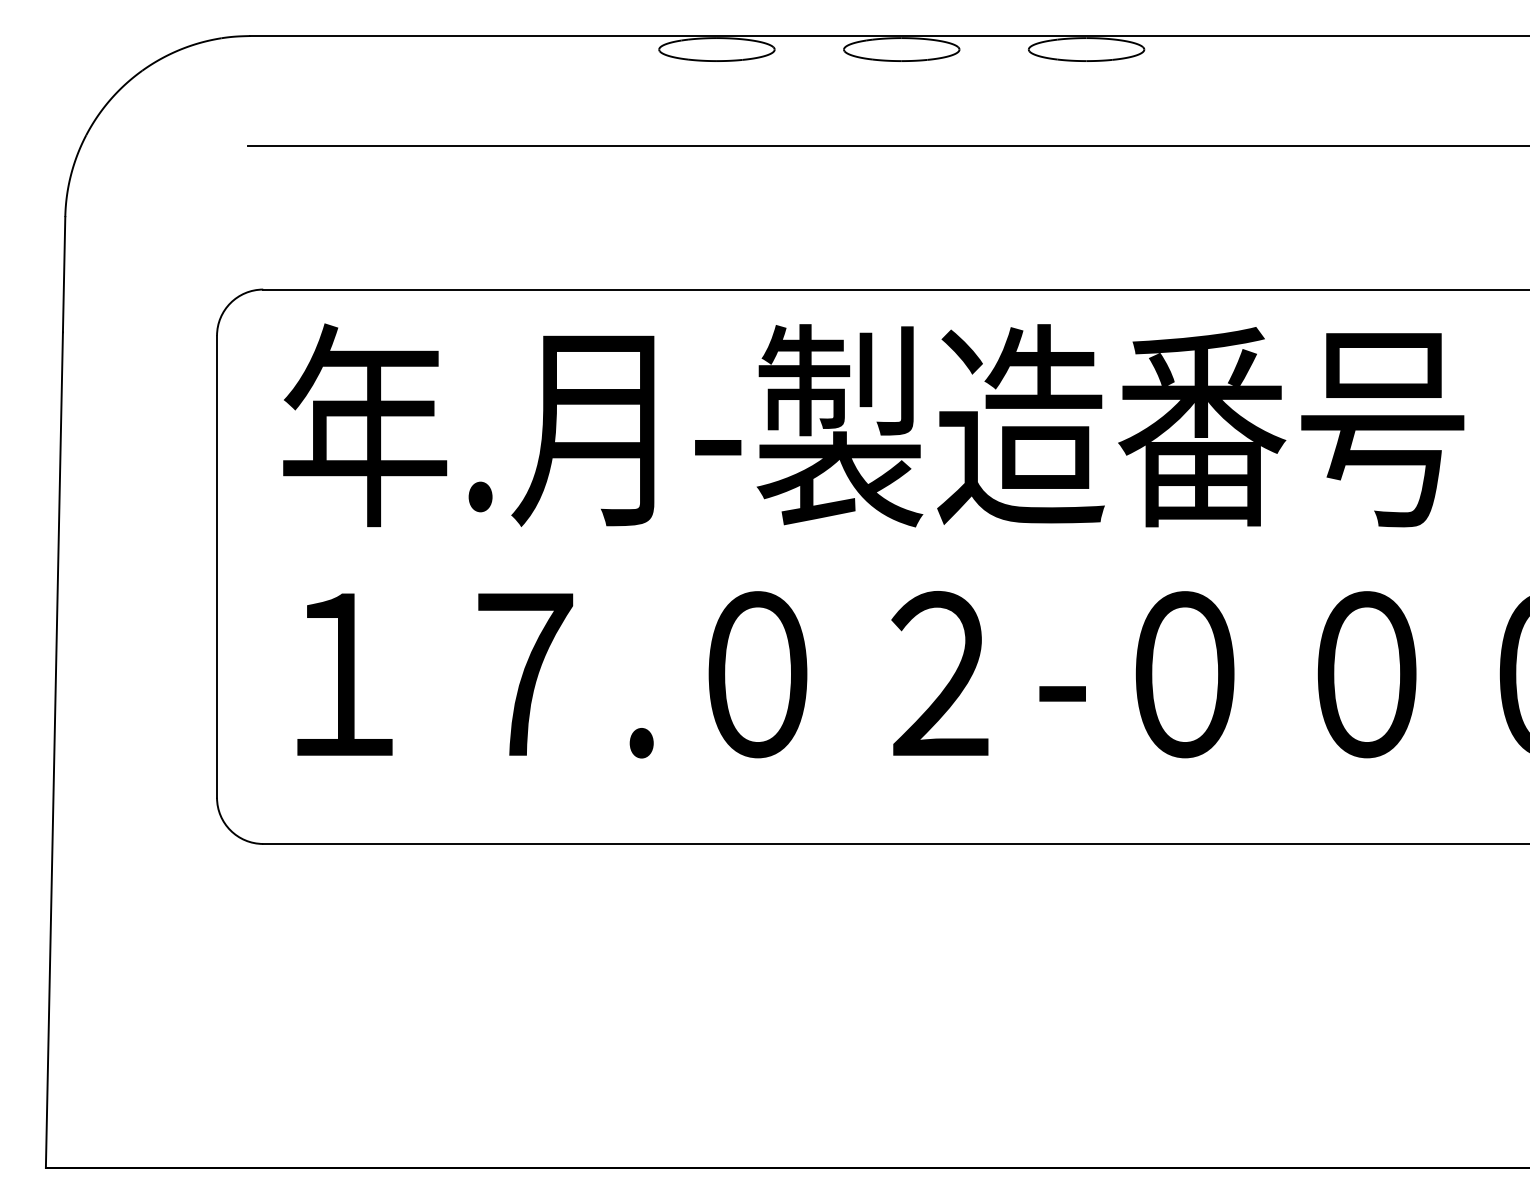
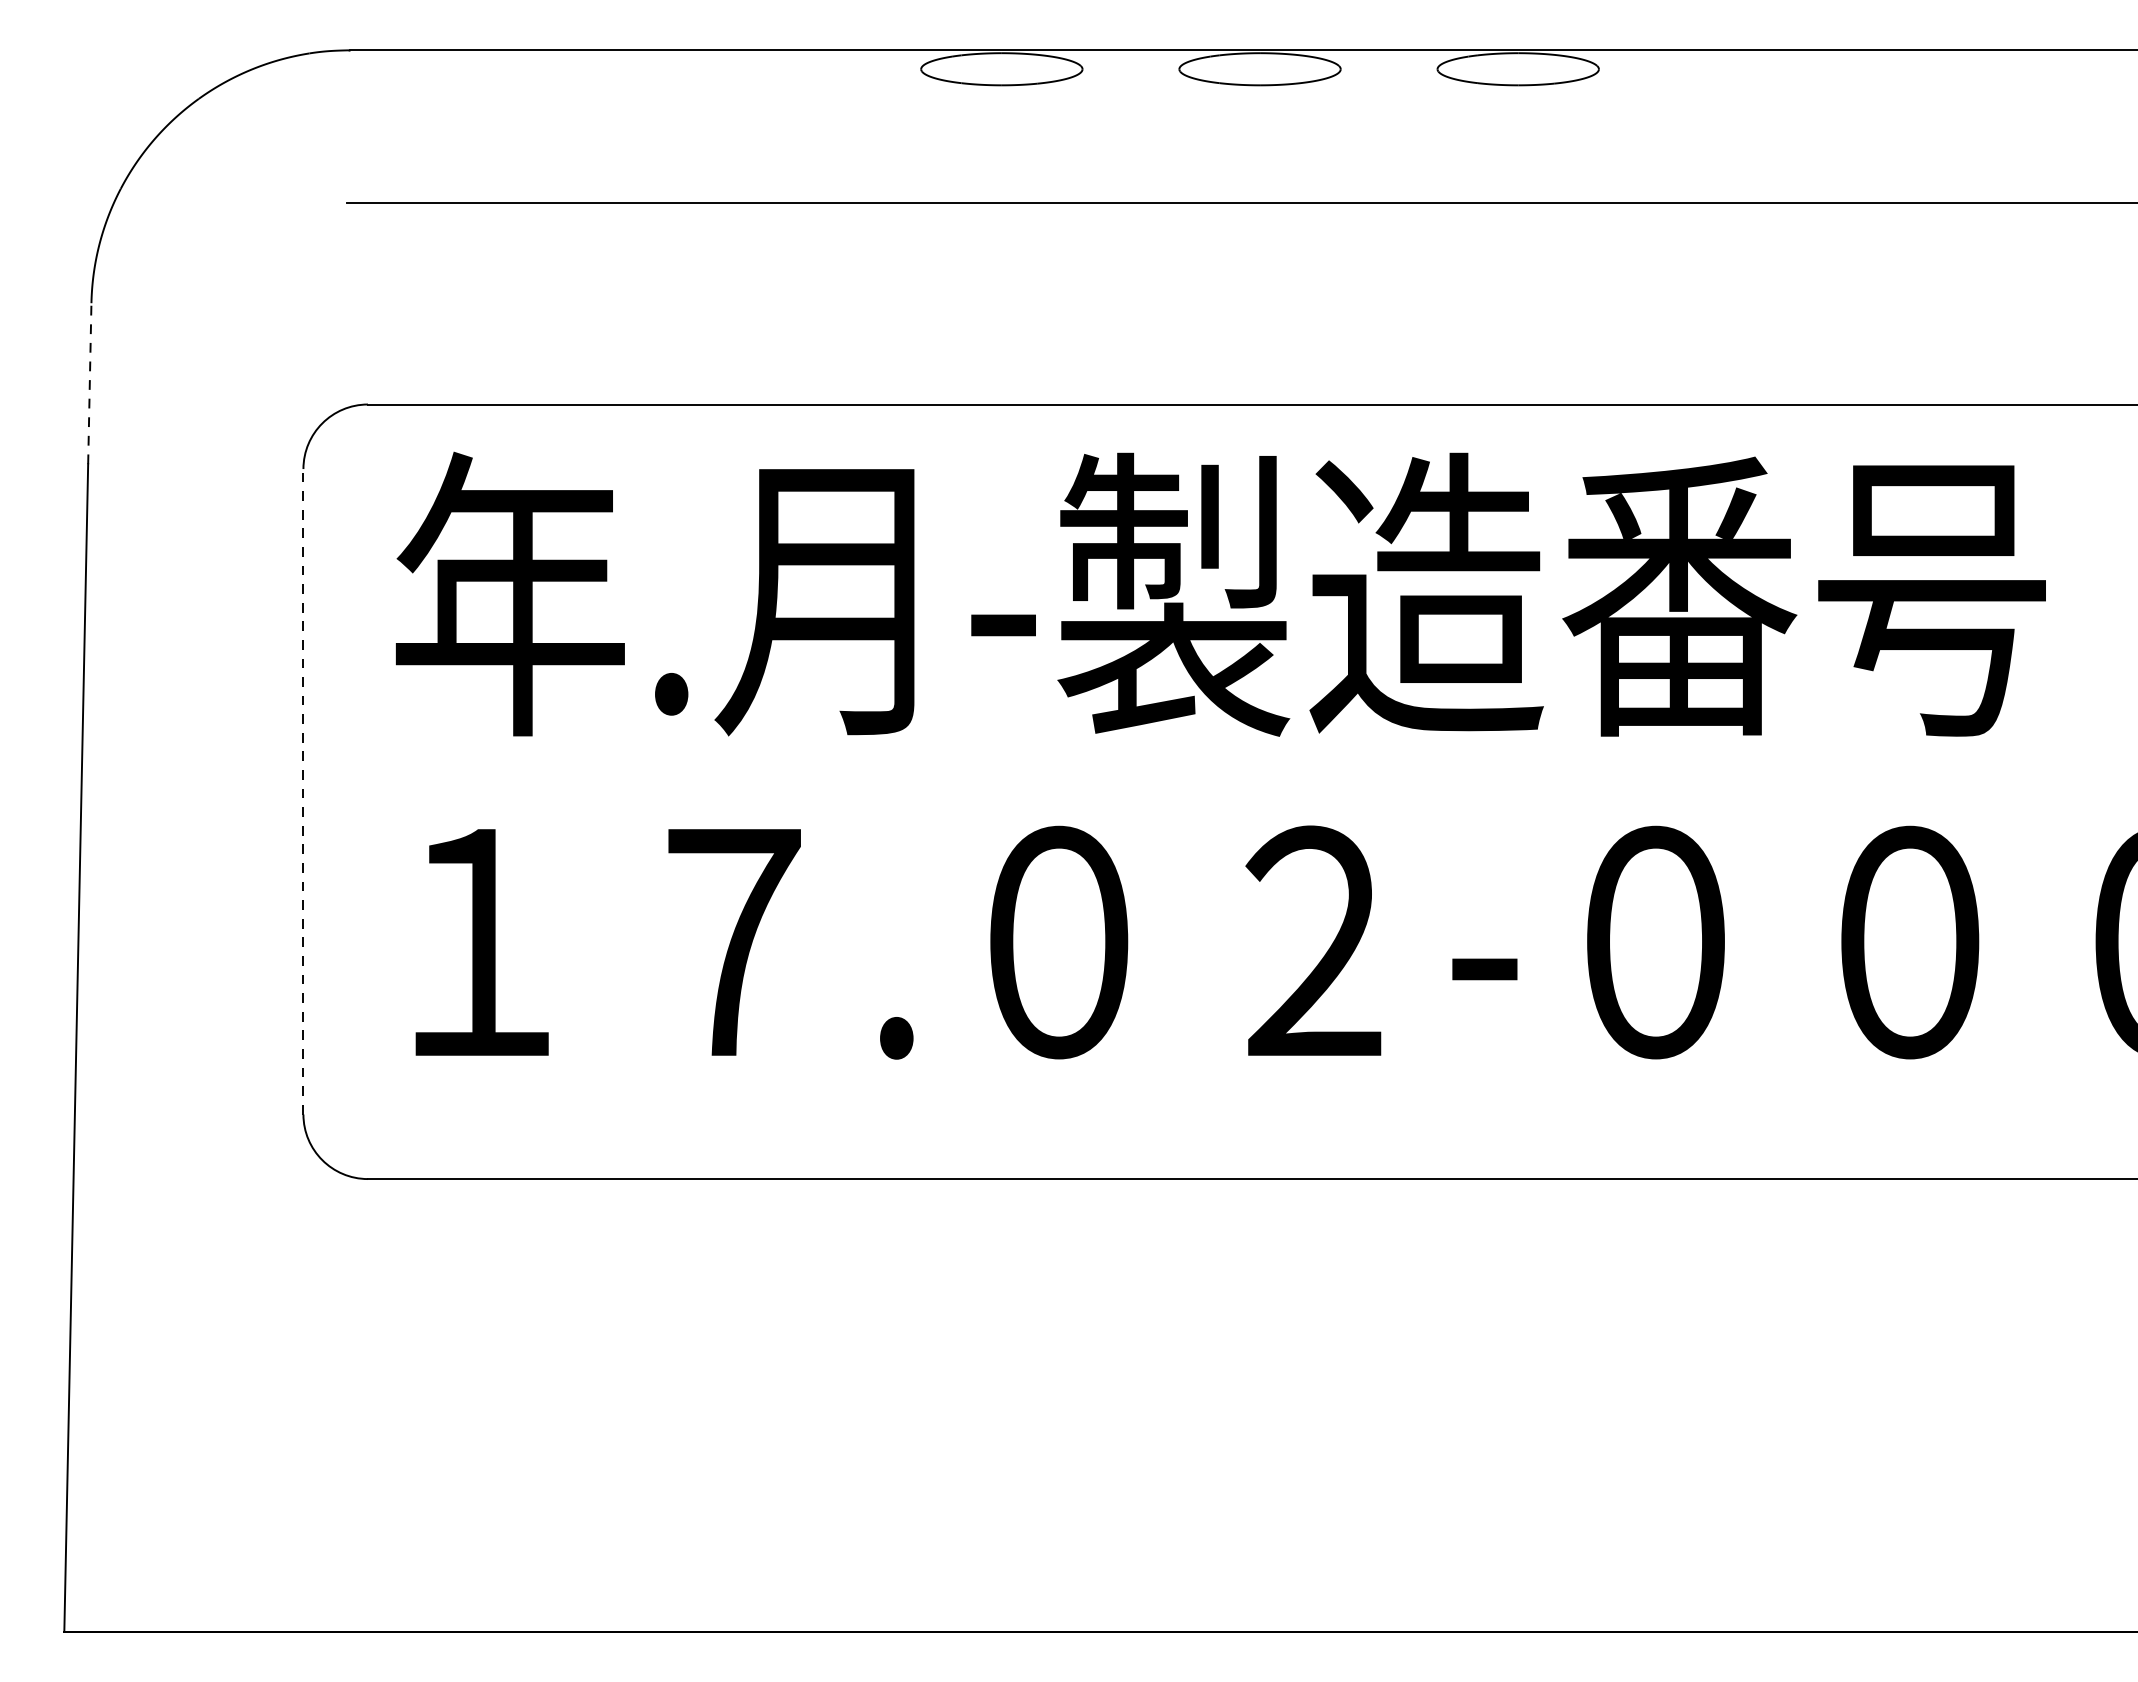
line: (64, 274) -> (90, 383), solid -> dashed
line: (217, 566) -> (304, 791), solid -> dashed

